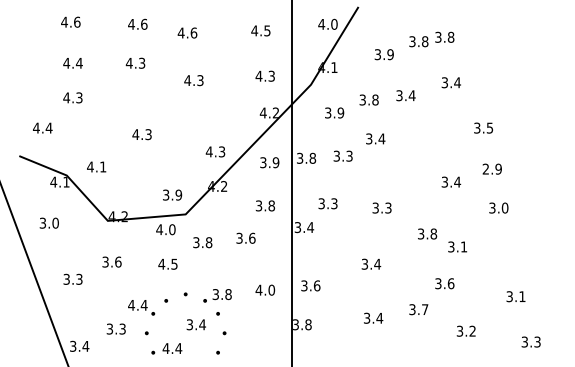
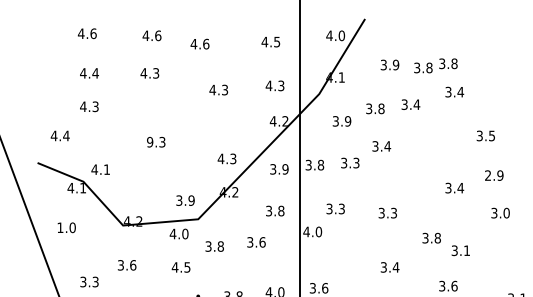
text: (431, 39) -> (435, 65), moved
text: (193, 80) -> (218, 89), moved
text: (135, 134) -> (149, 142), 4.3 -> 9.3
text: (96, 166) -> (100, 169), moved
text: (42, 222) -> (59, 227), 3.0 -> 1.0
text: (304, 227) -> (312, 231), 3.4 -> 4.0
text: (371, 263) -> (390, 266), moved

